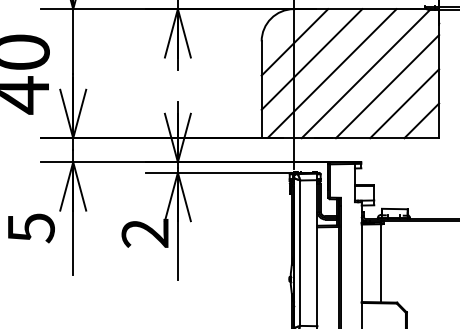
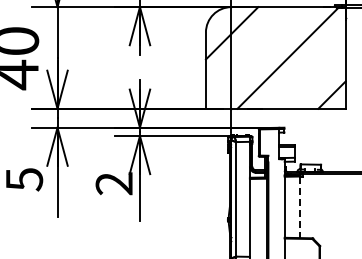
line: (311, 59) -> (245, 46), removed
line: (332, 73) -> (261, 57), removed
line: (386, 85) -> (304, 67), removed
line: (404, 103) -> (318, 81), removed
line: (380, 263) -> (299, 207), solid -> dashed

